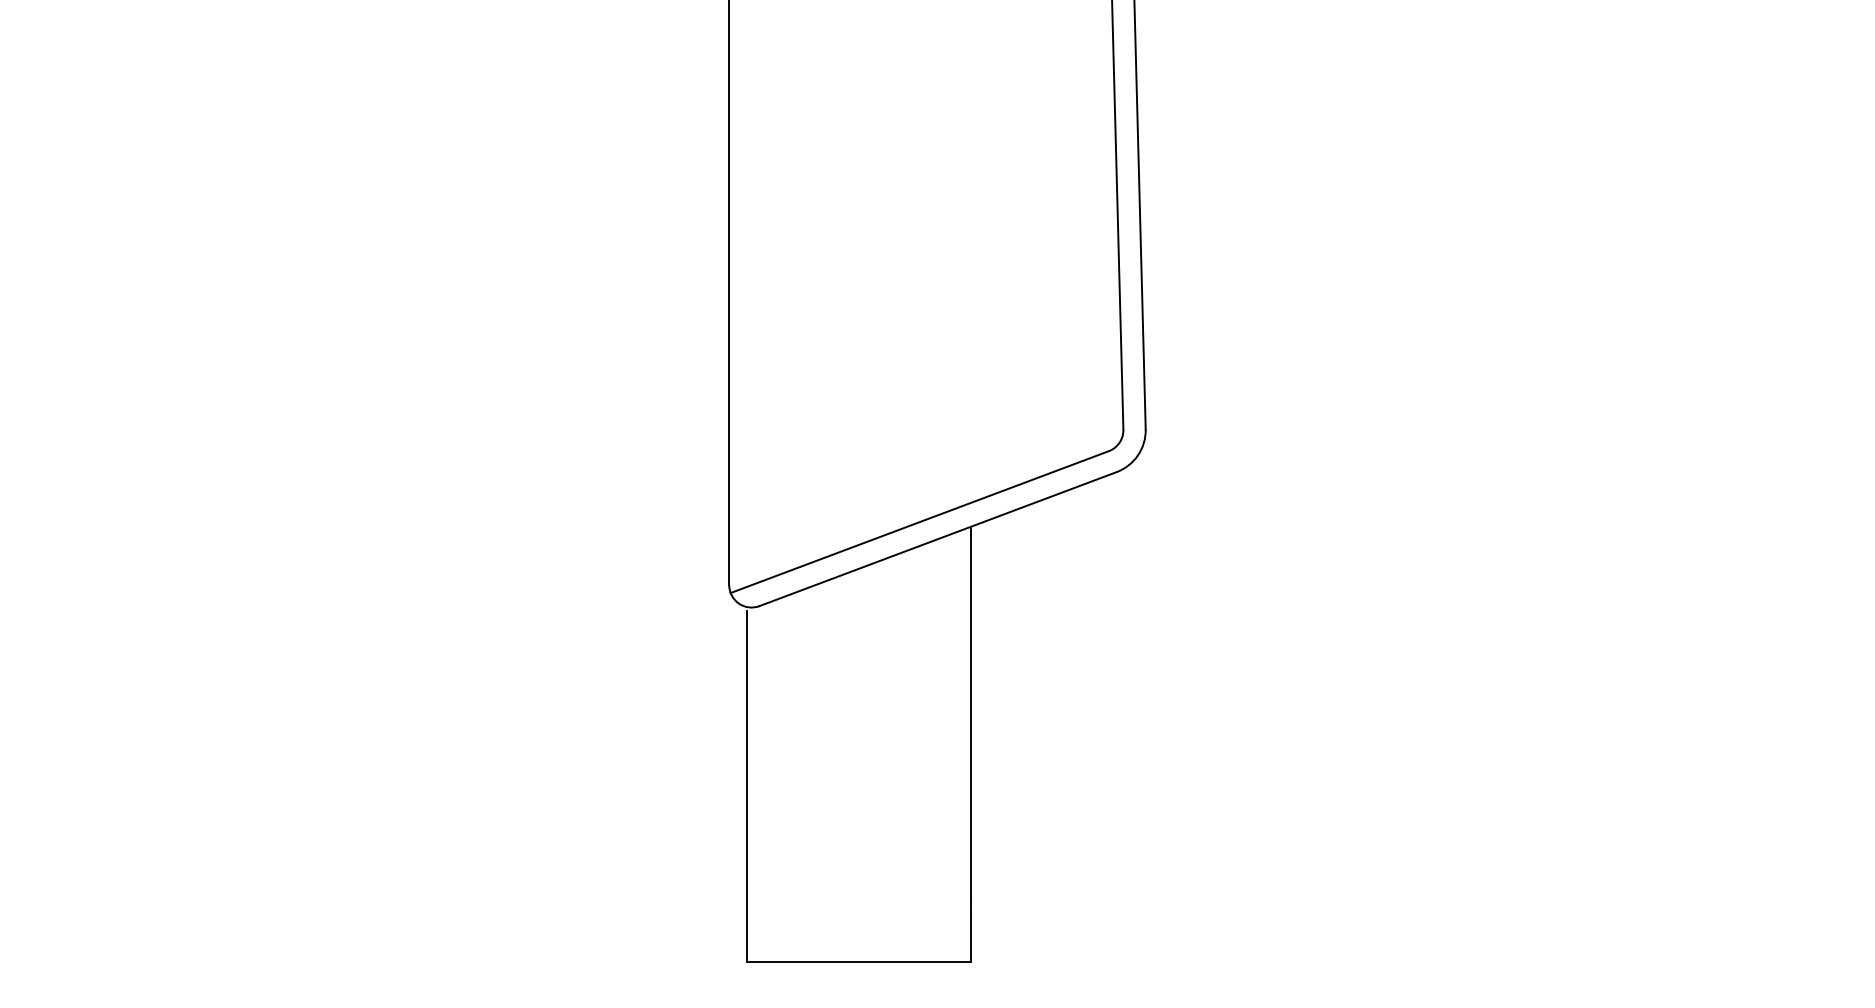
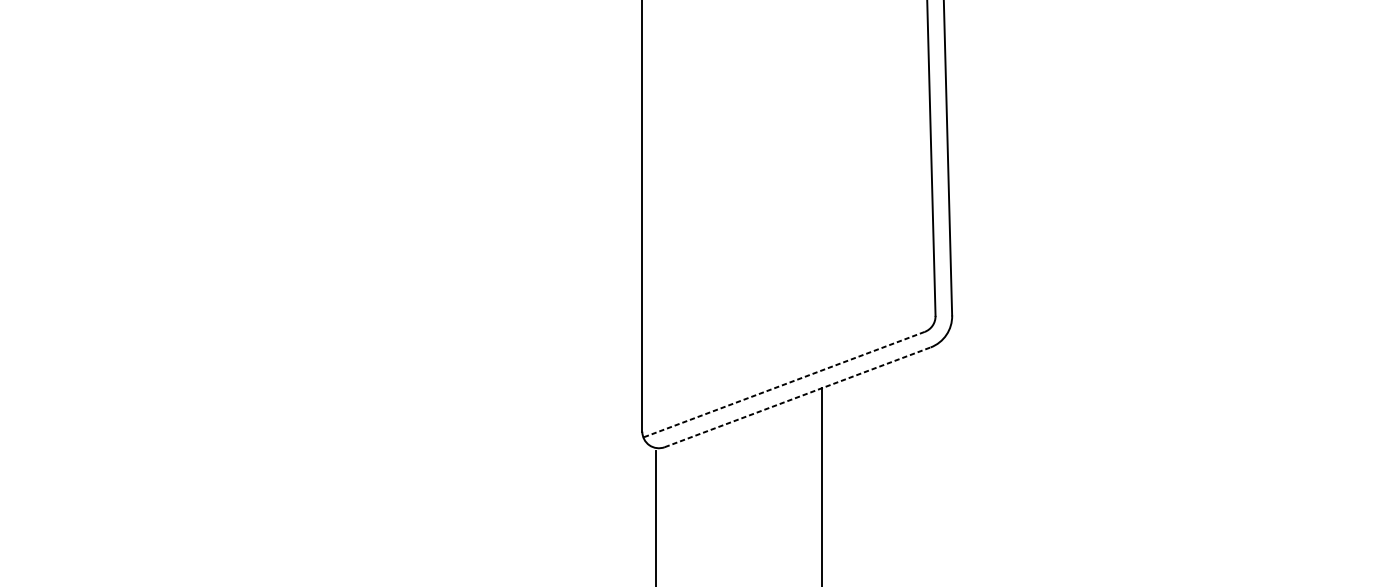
line: (919, 522) -> (783, 384), solid -> dashed
line: (938, 539) -> (797, 397), solid -> dashed

